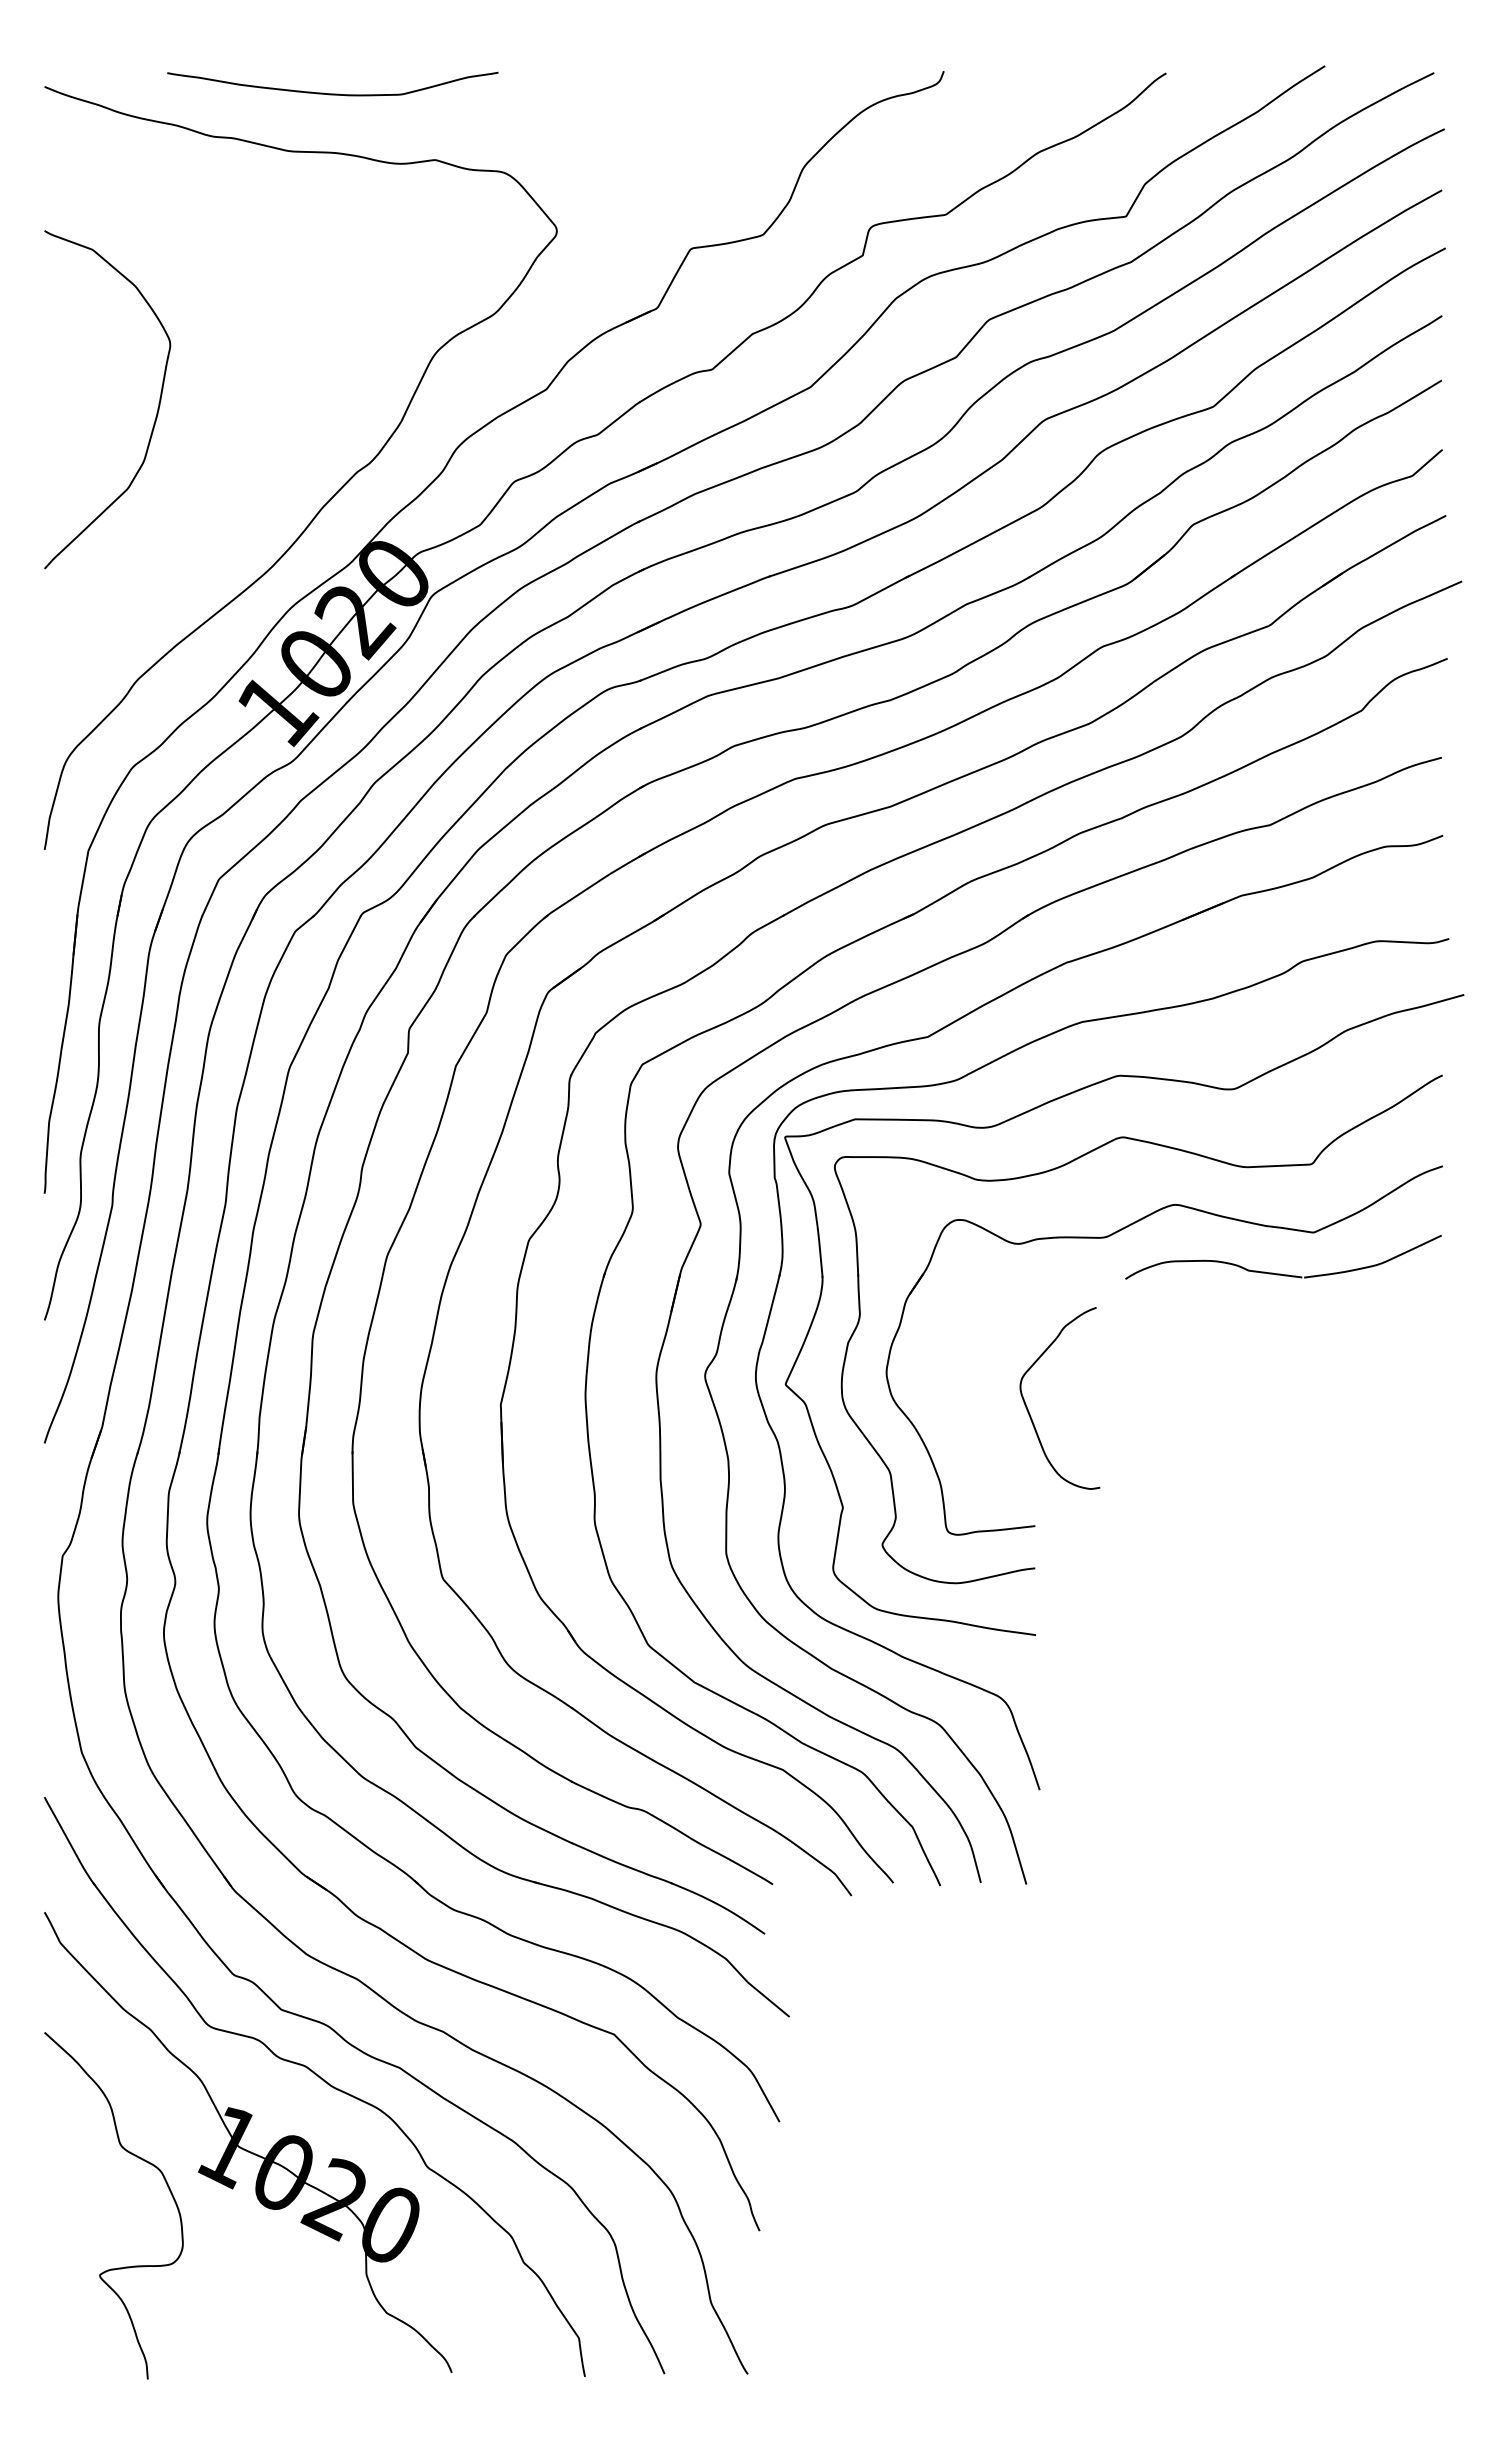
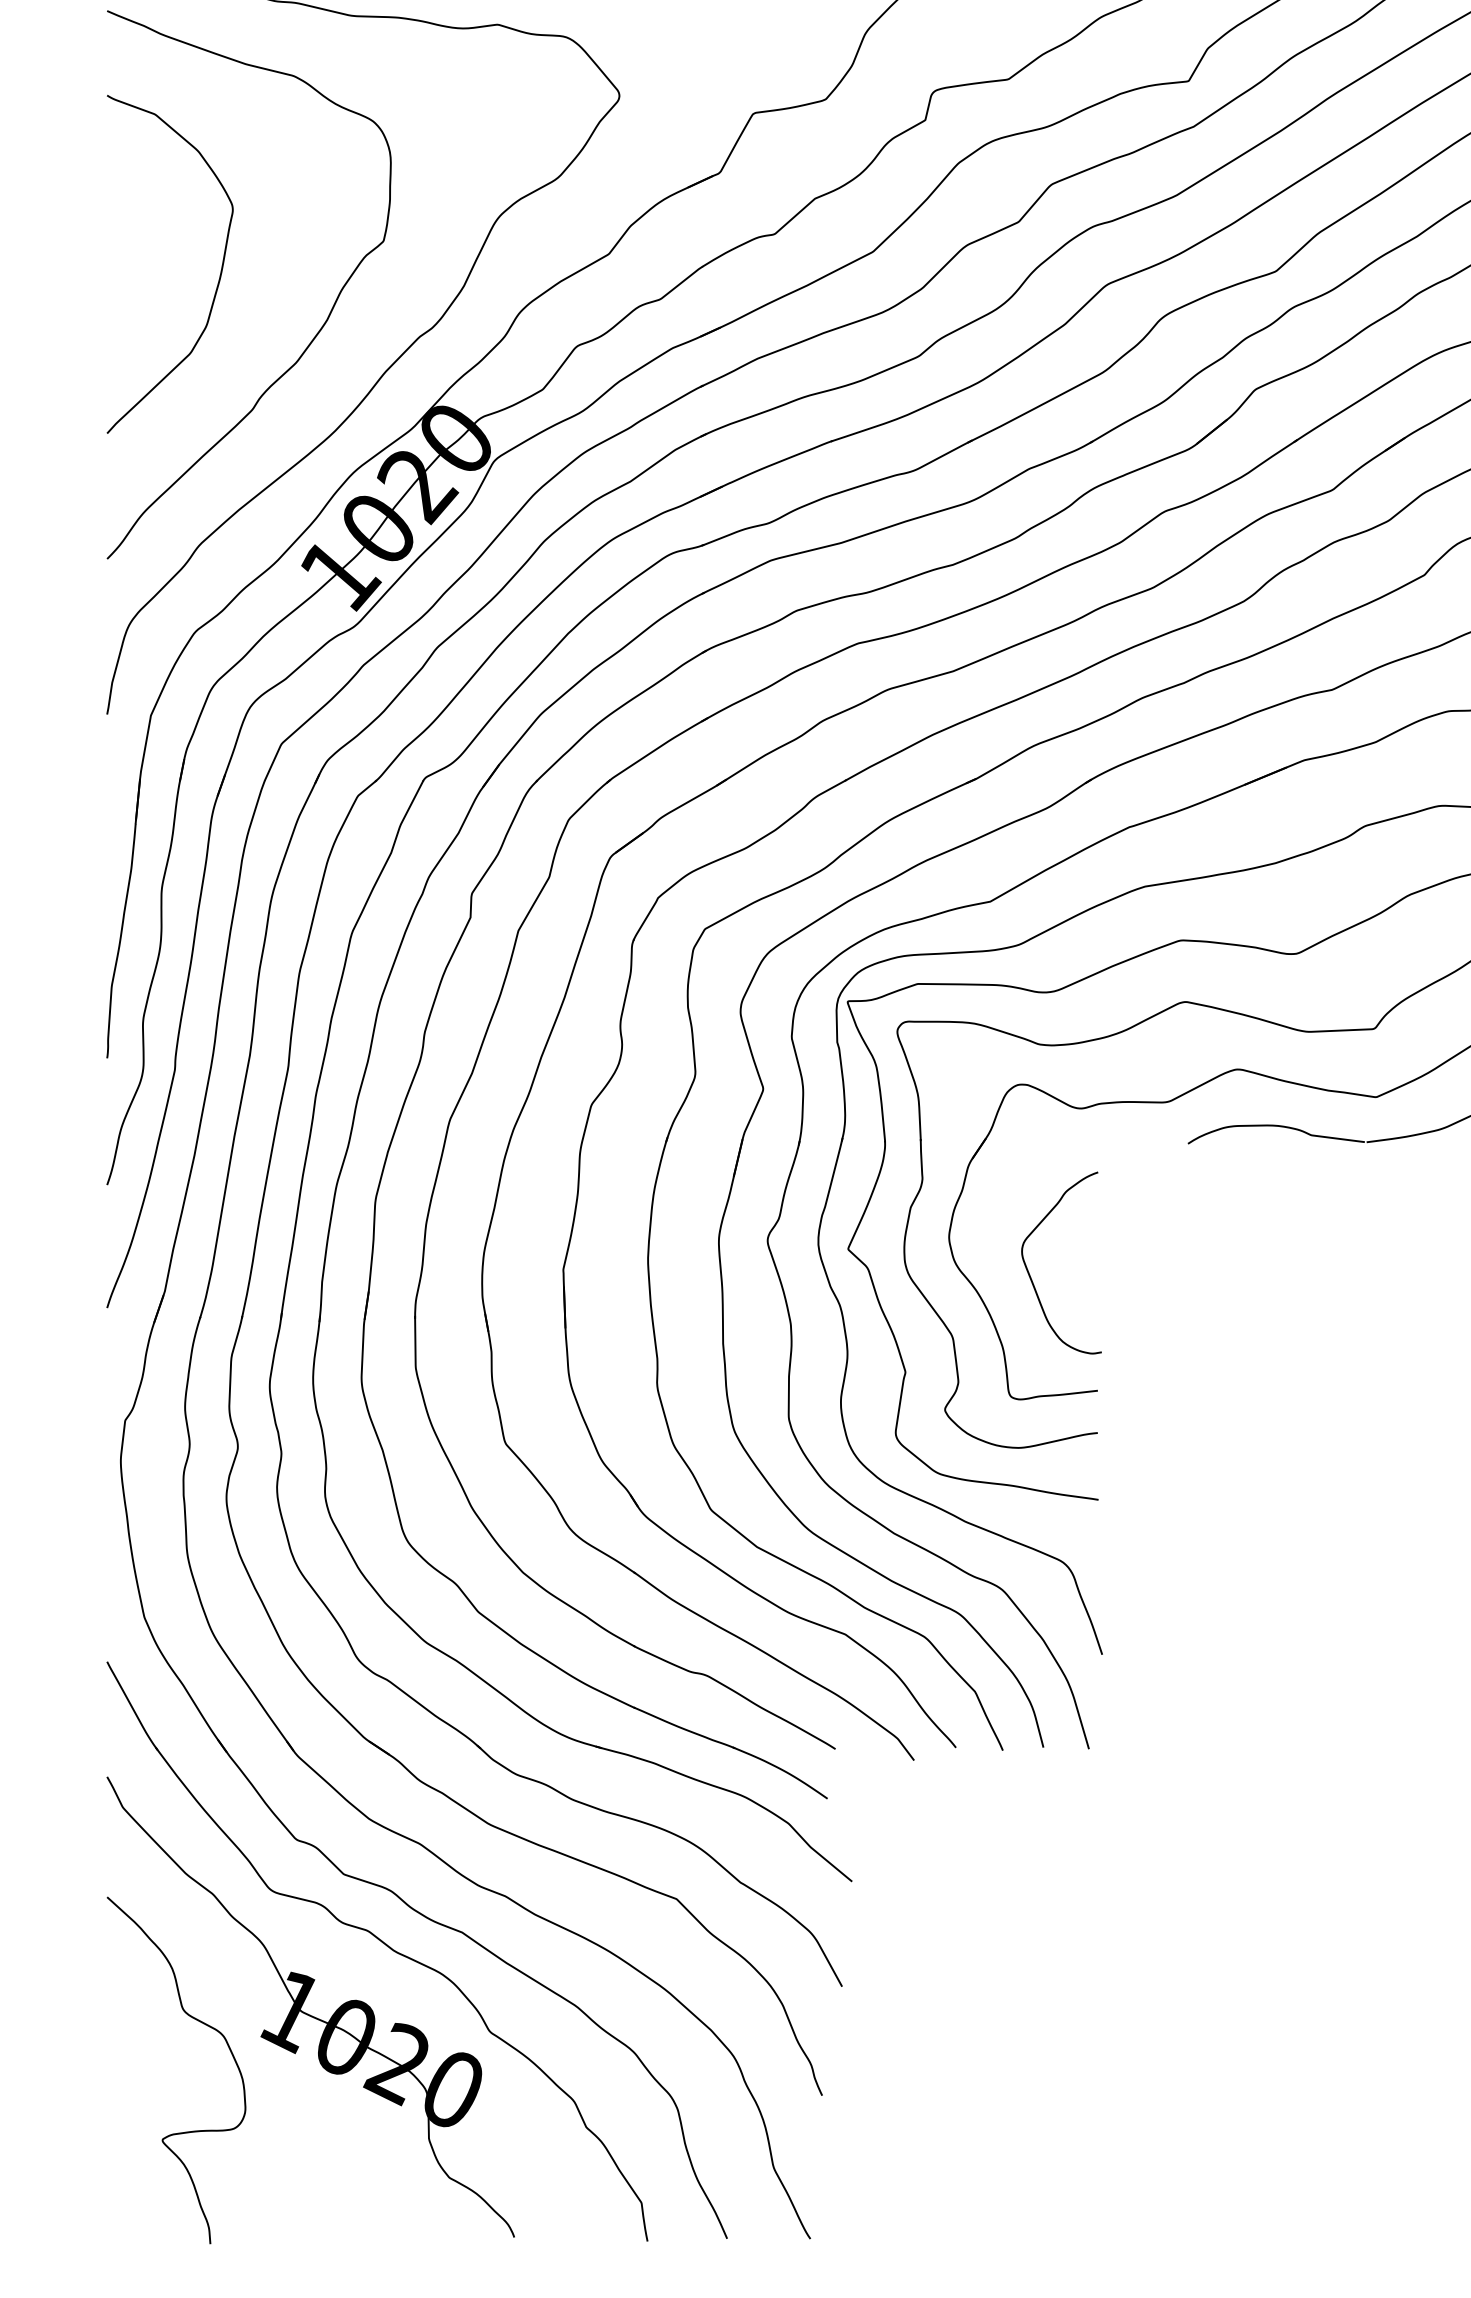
curve: (253, 469) -> (316, 334), added
curve: (1029, 1411) -> (1031, 1276), moved

